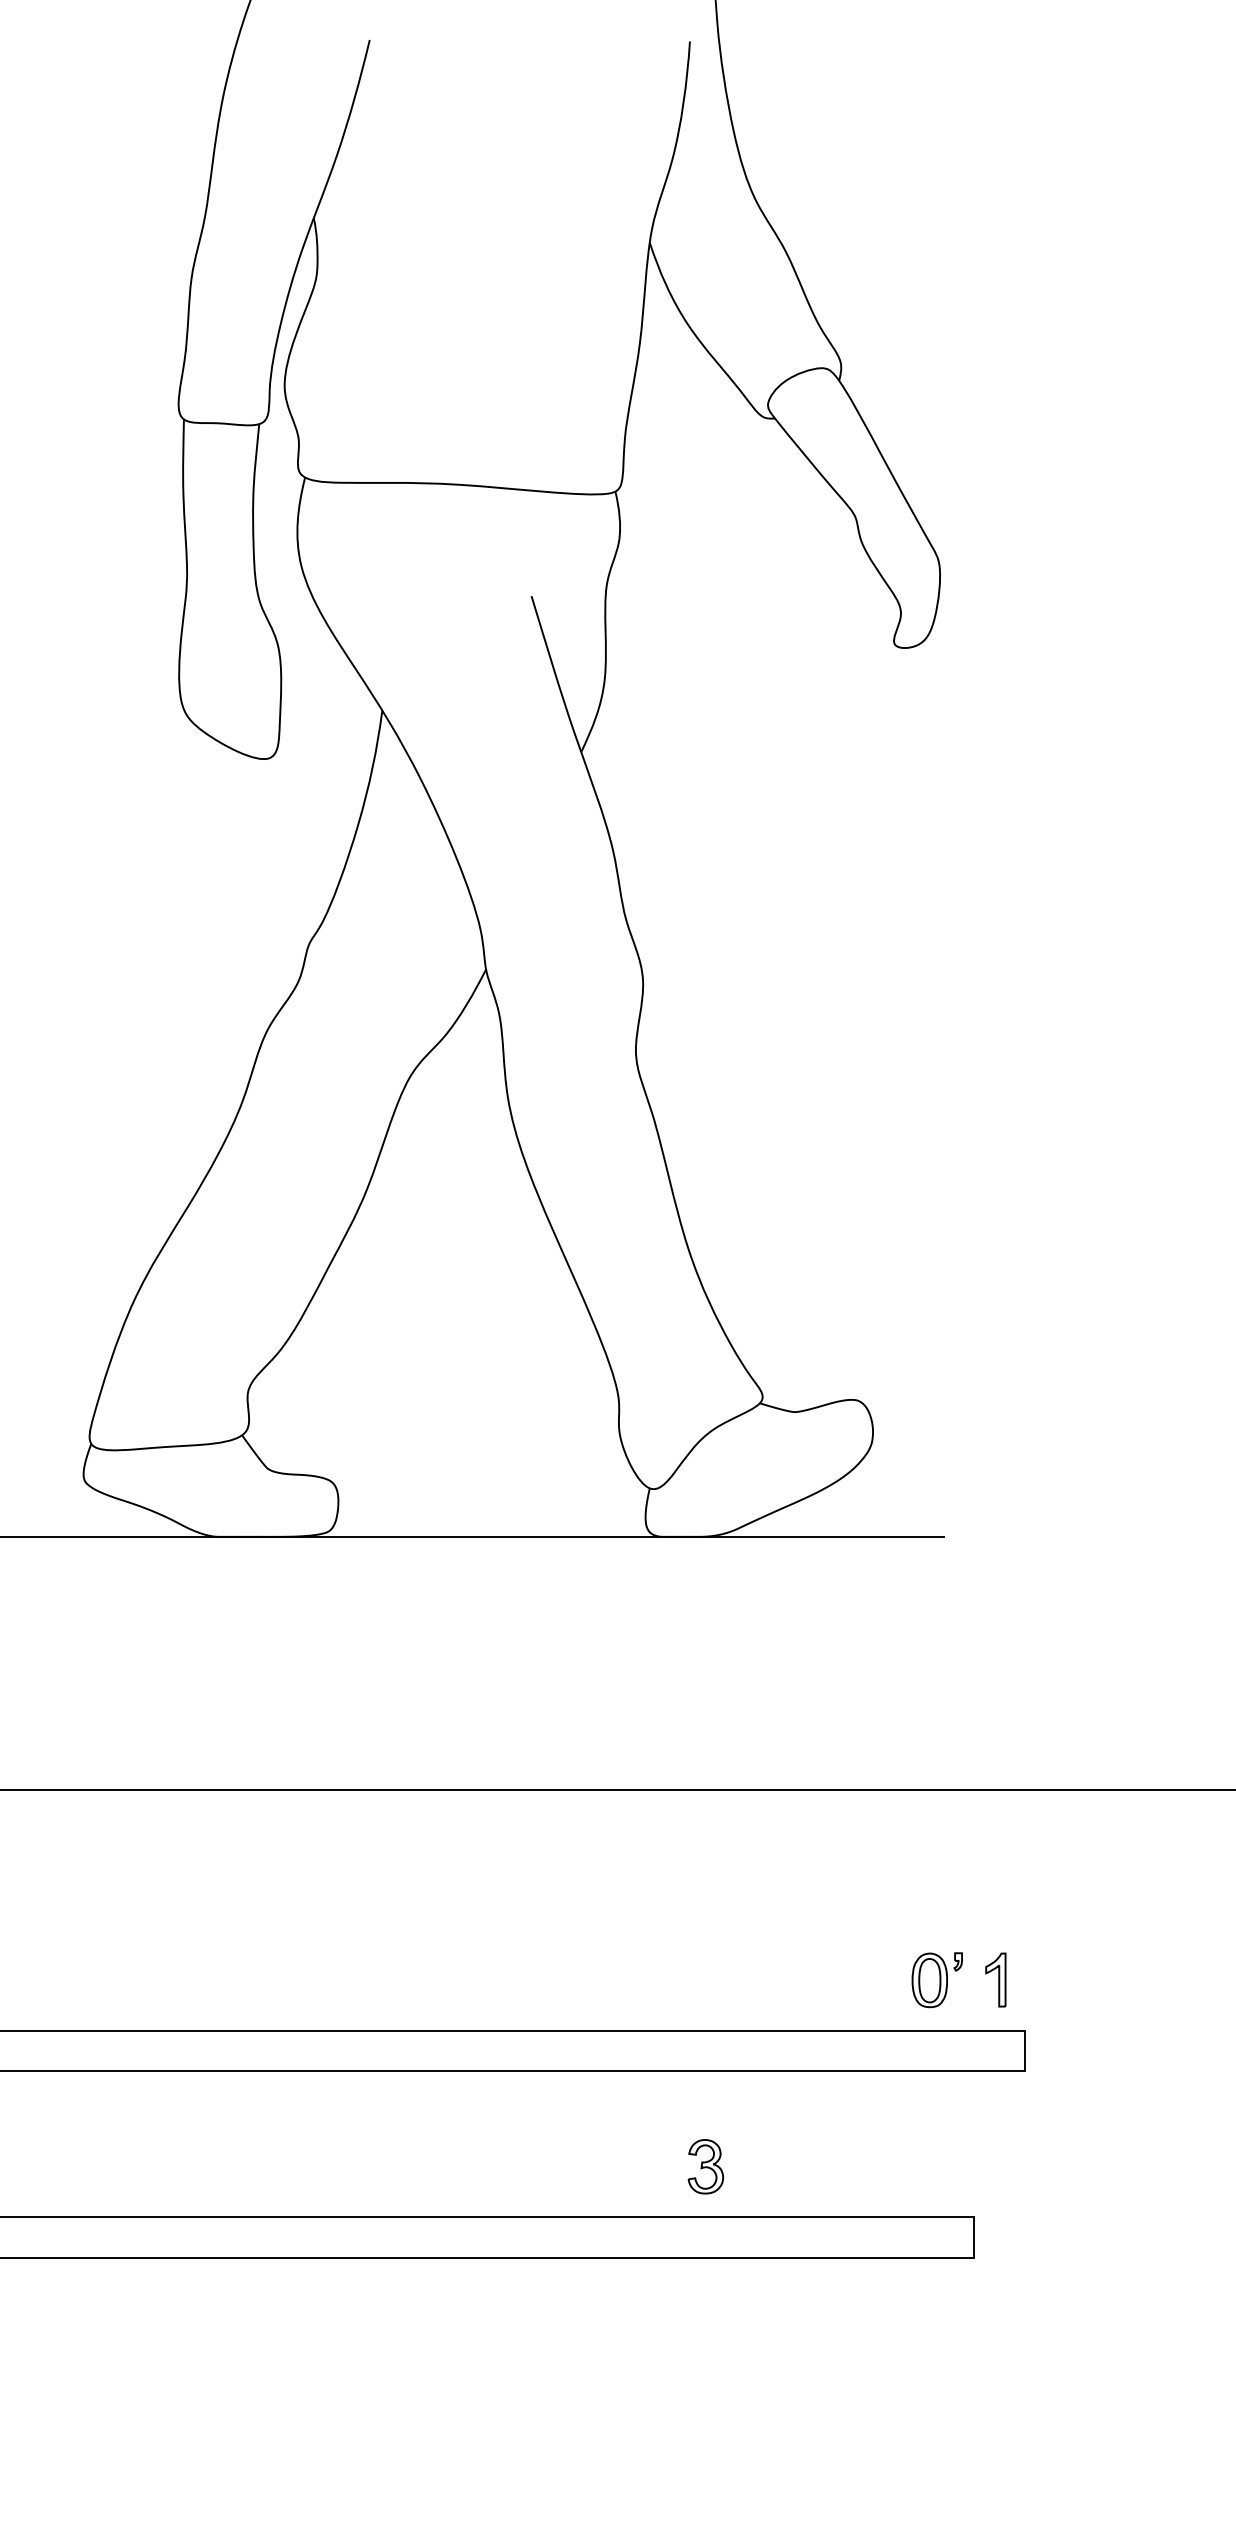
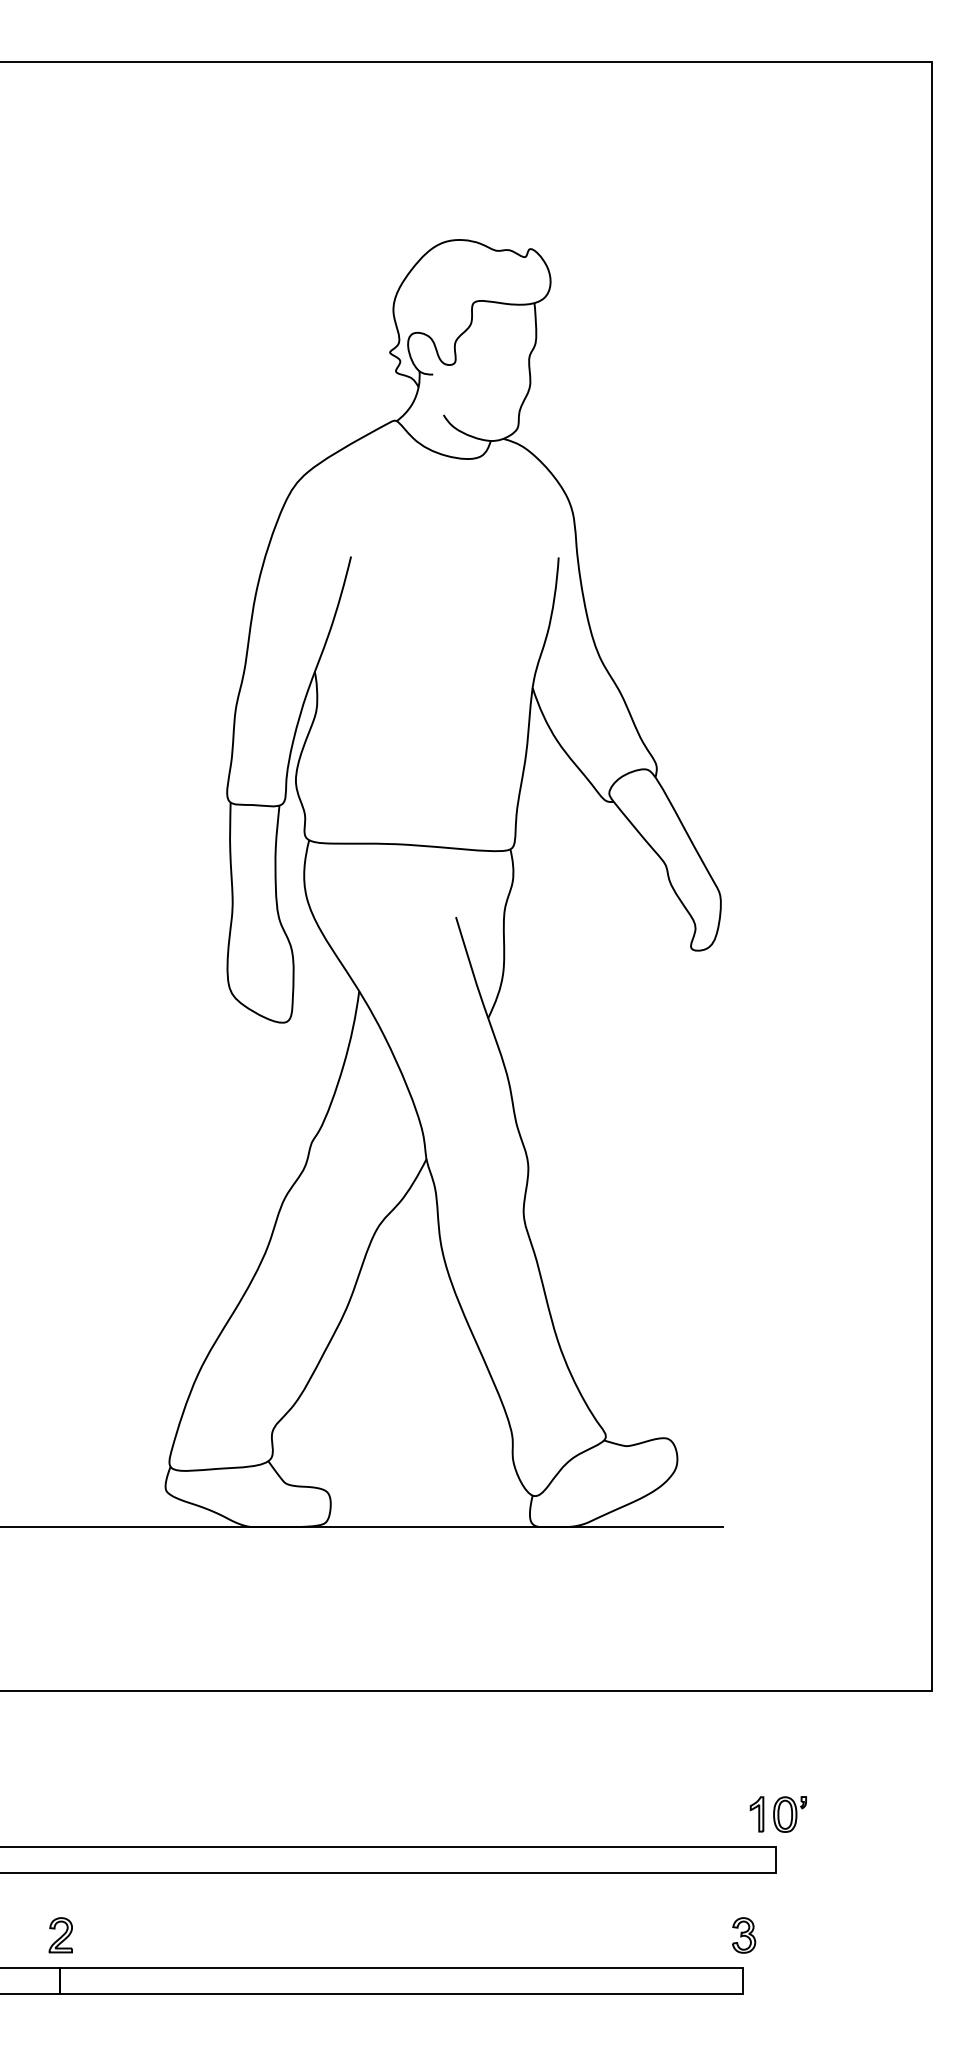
part: (936, 1980) -> (789, 1814), moved
part: (706, 2166) -> (744, 1935), moved

